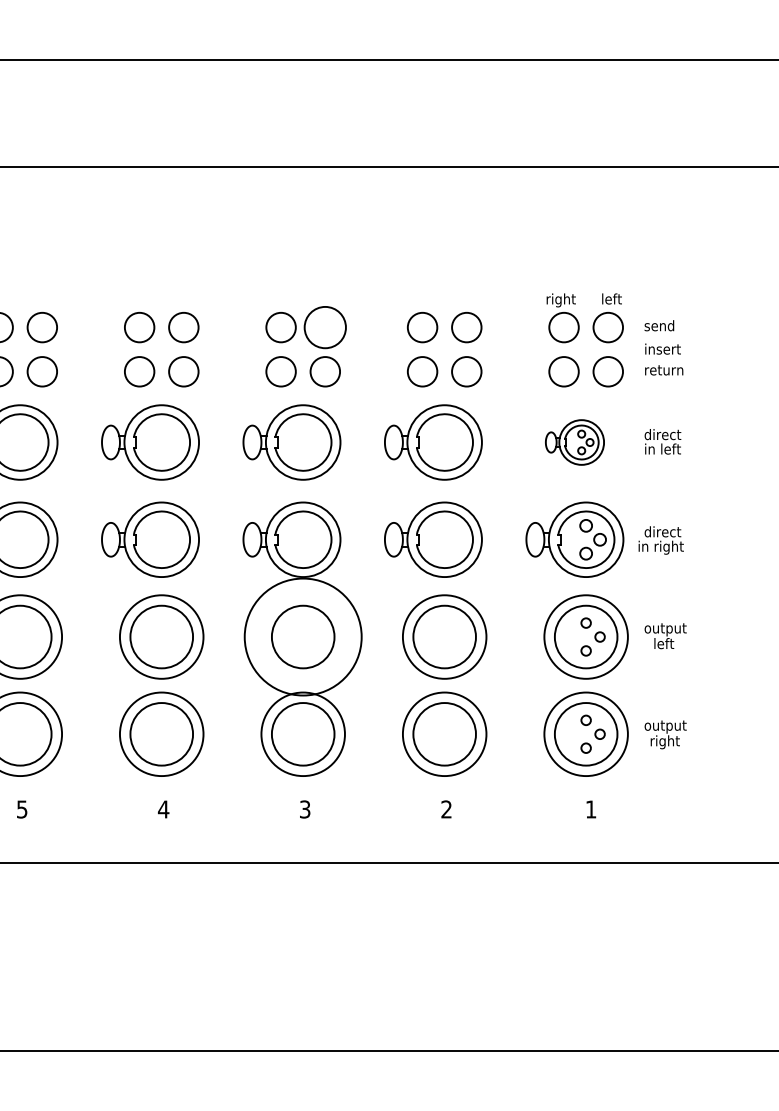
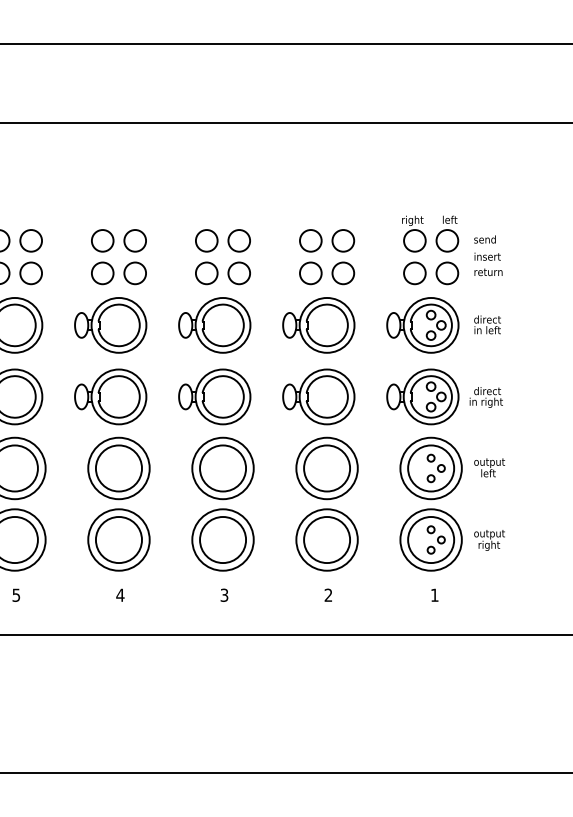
circle: (325, 327) -> (239, 240), size x0.71
part: (574, 442) -> (422, 325), size x1.67
circle: (302, 636) -> (222, 468), size x0.71

